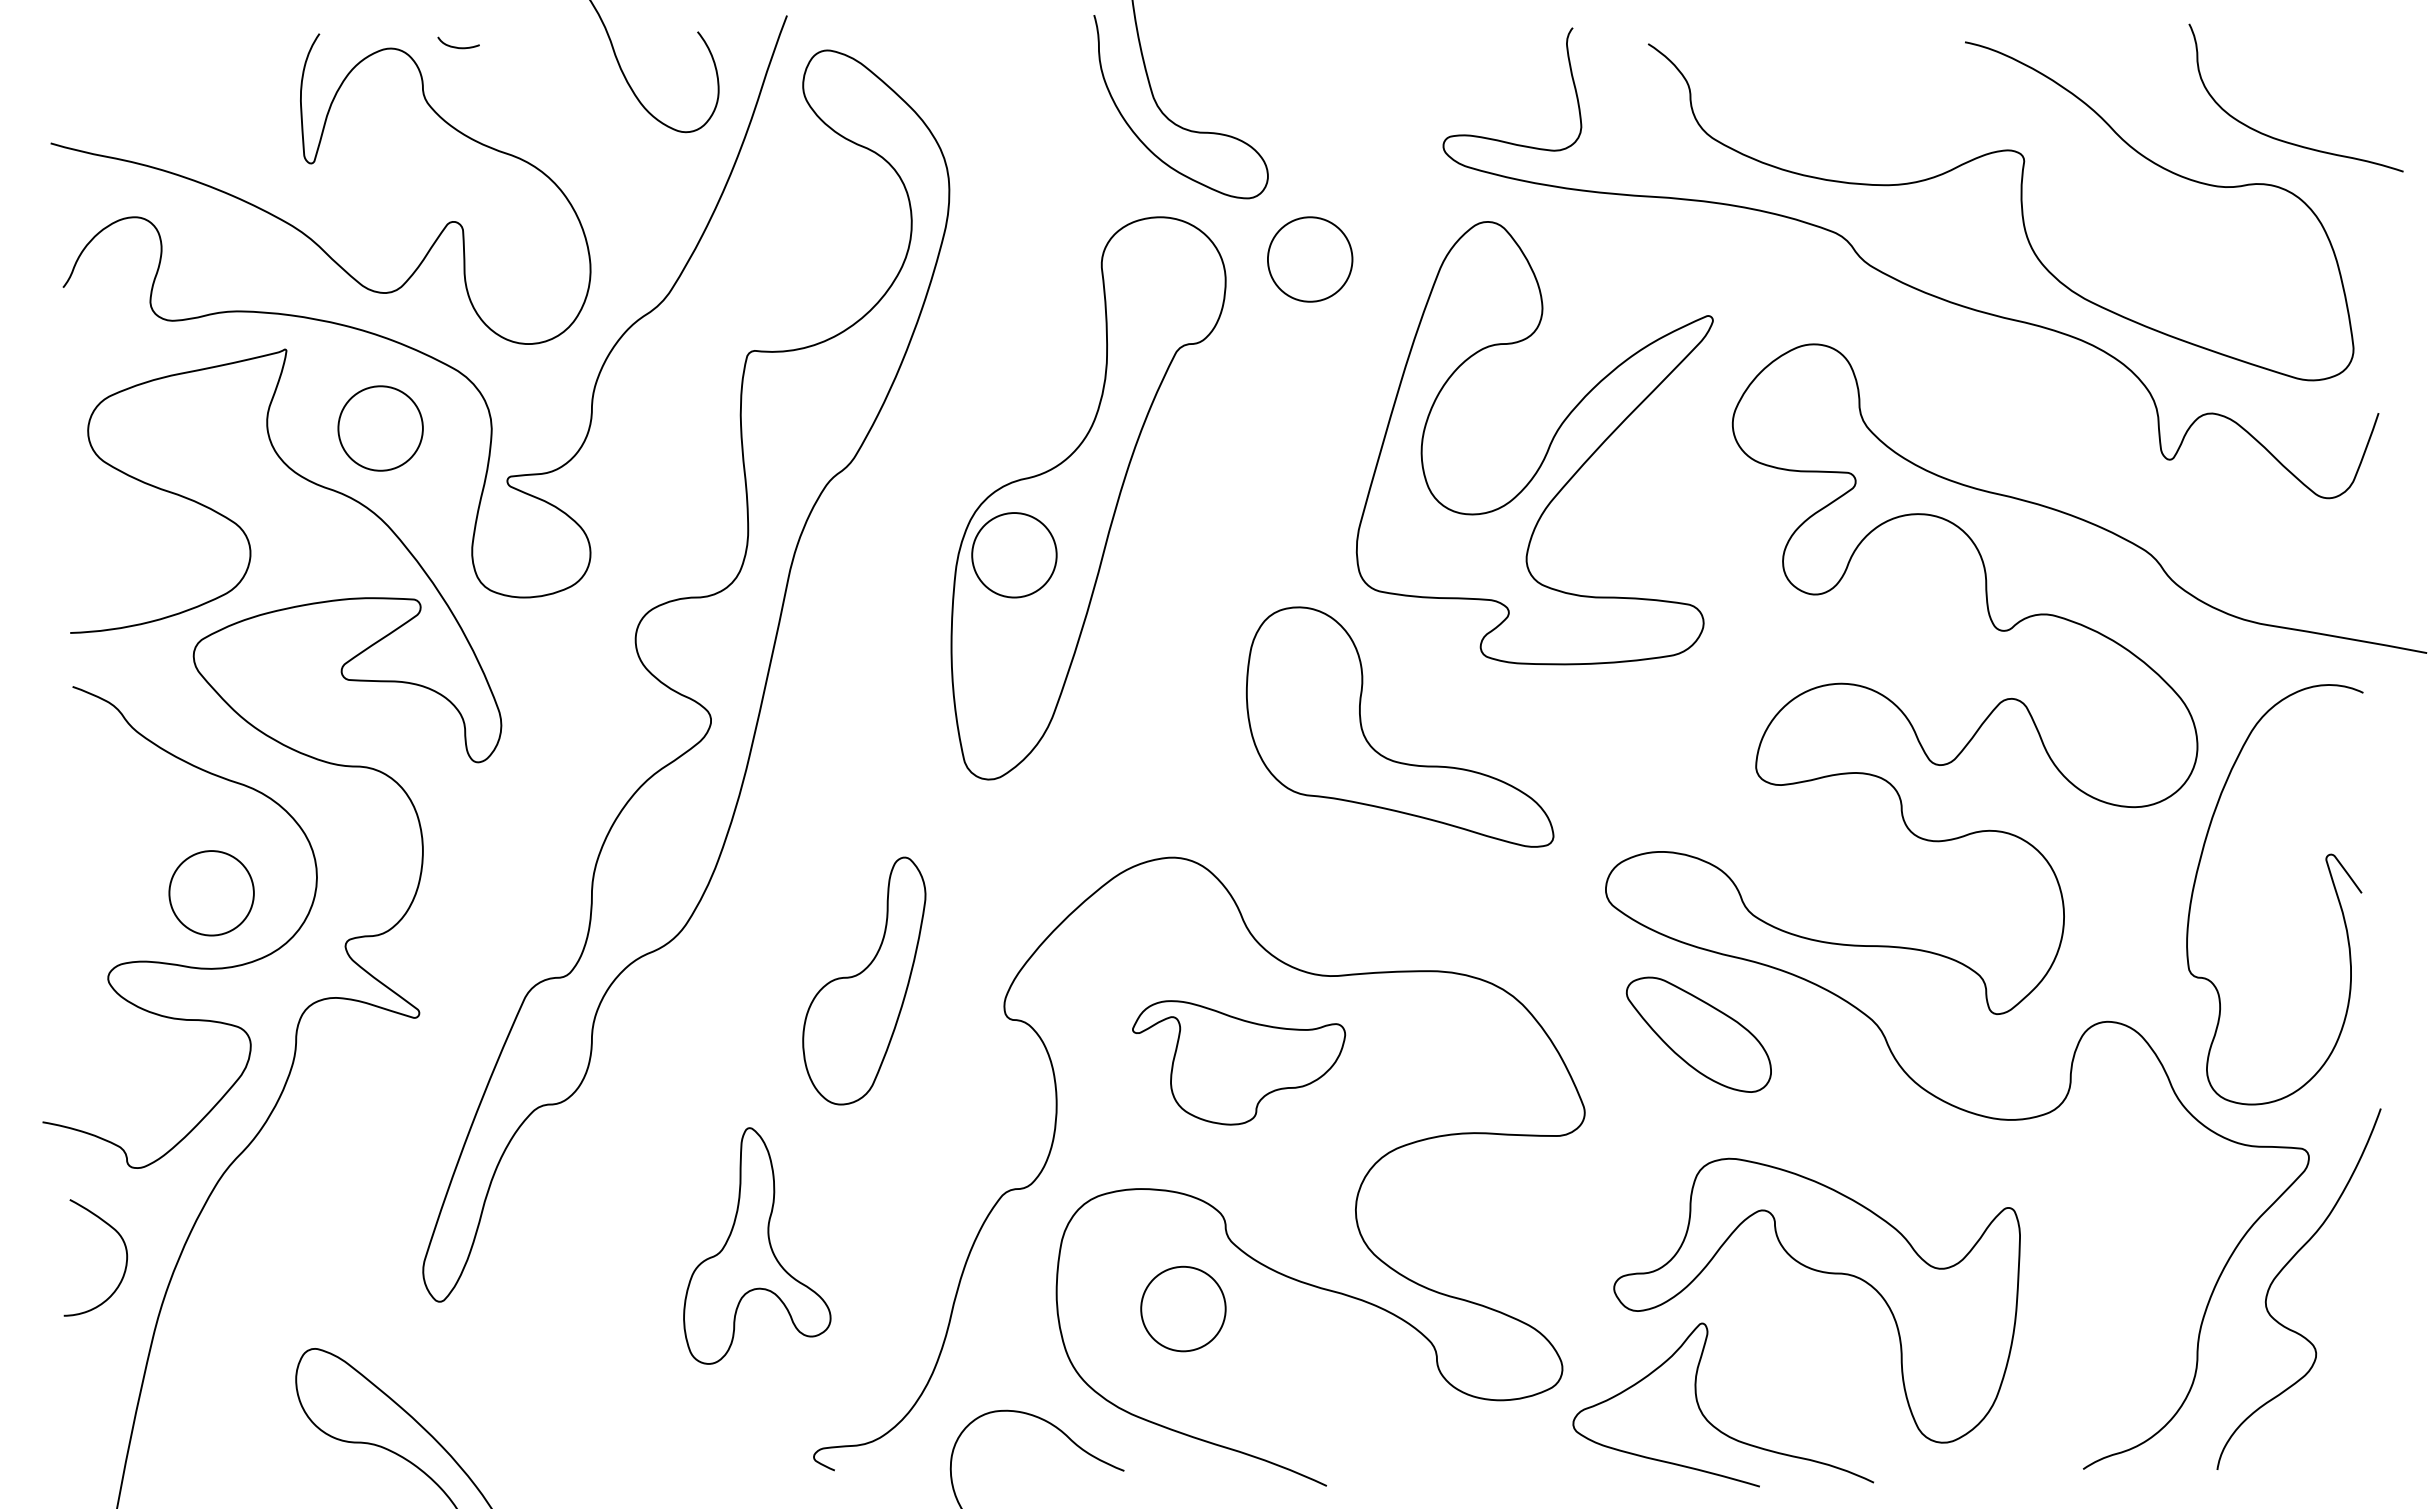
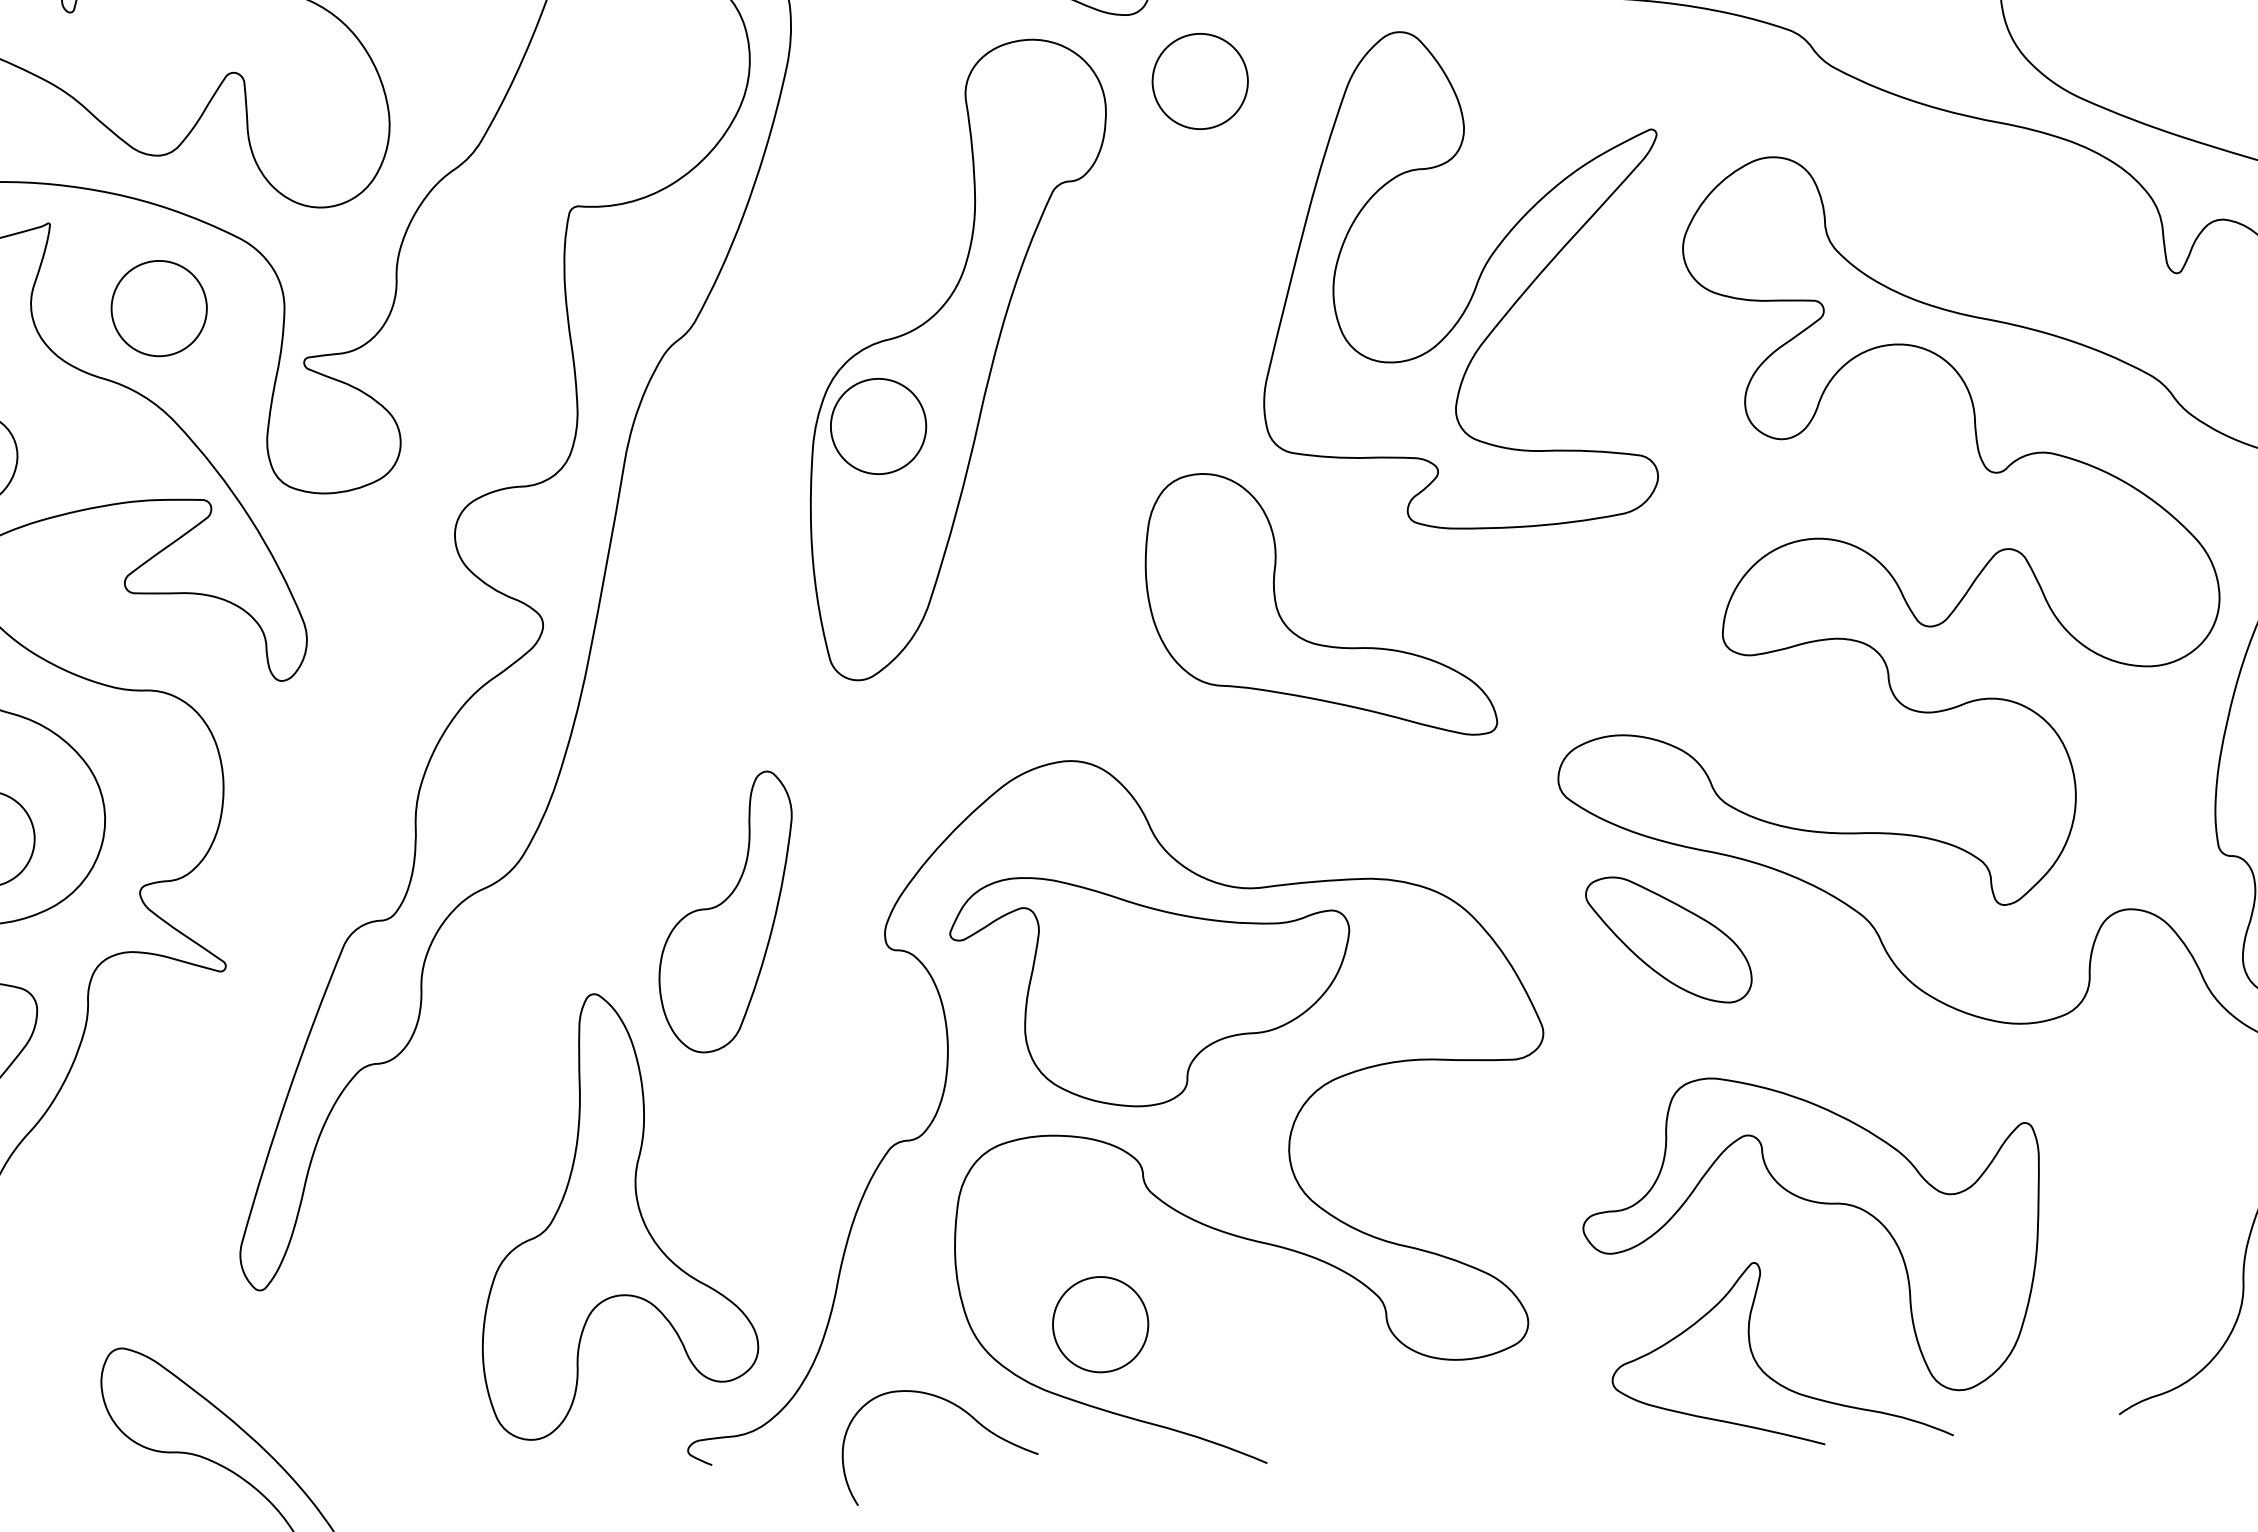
part: (1238, 1062) -> (1151, 989), size x1.67
part: (757, 1245) -> (616, 1214), size x1.67
part: (1183, 1308) -> (1100, 1324), moved
curve: (1706, 1417) -> (1762, 1368), moved

